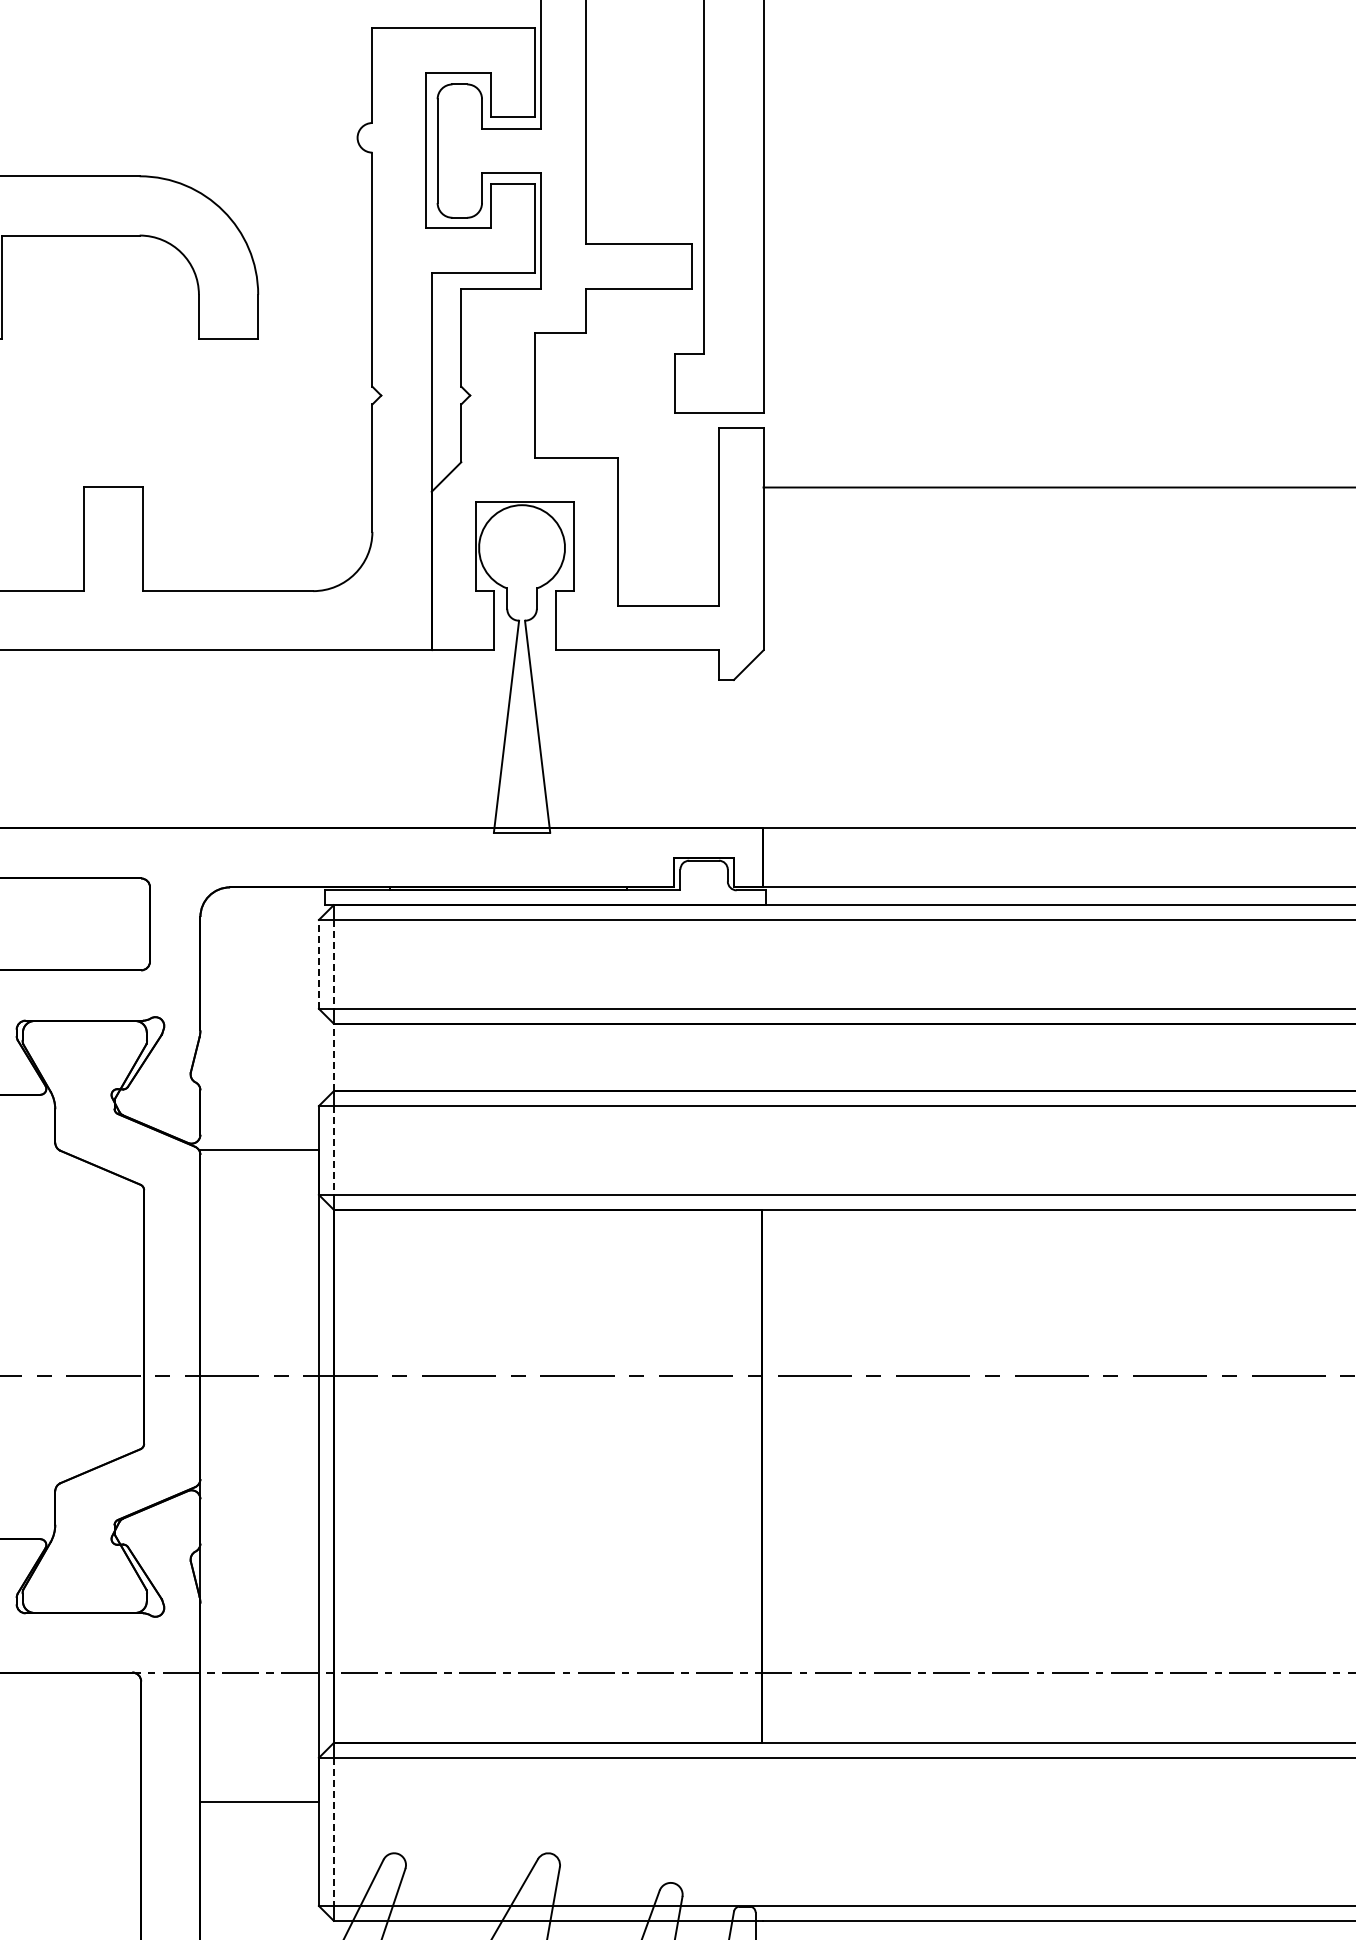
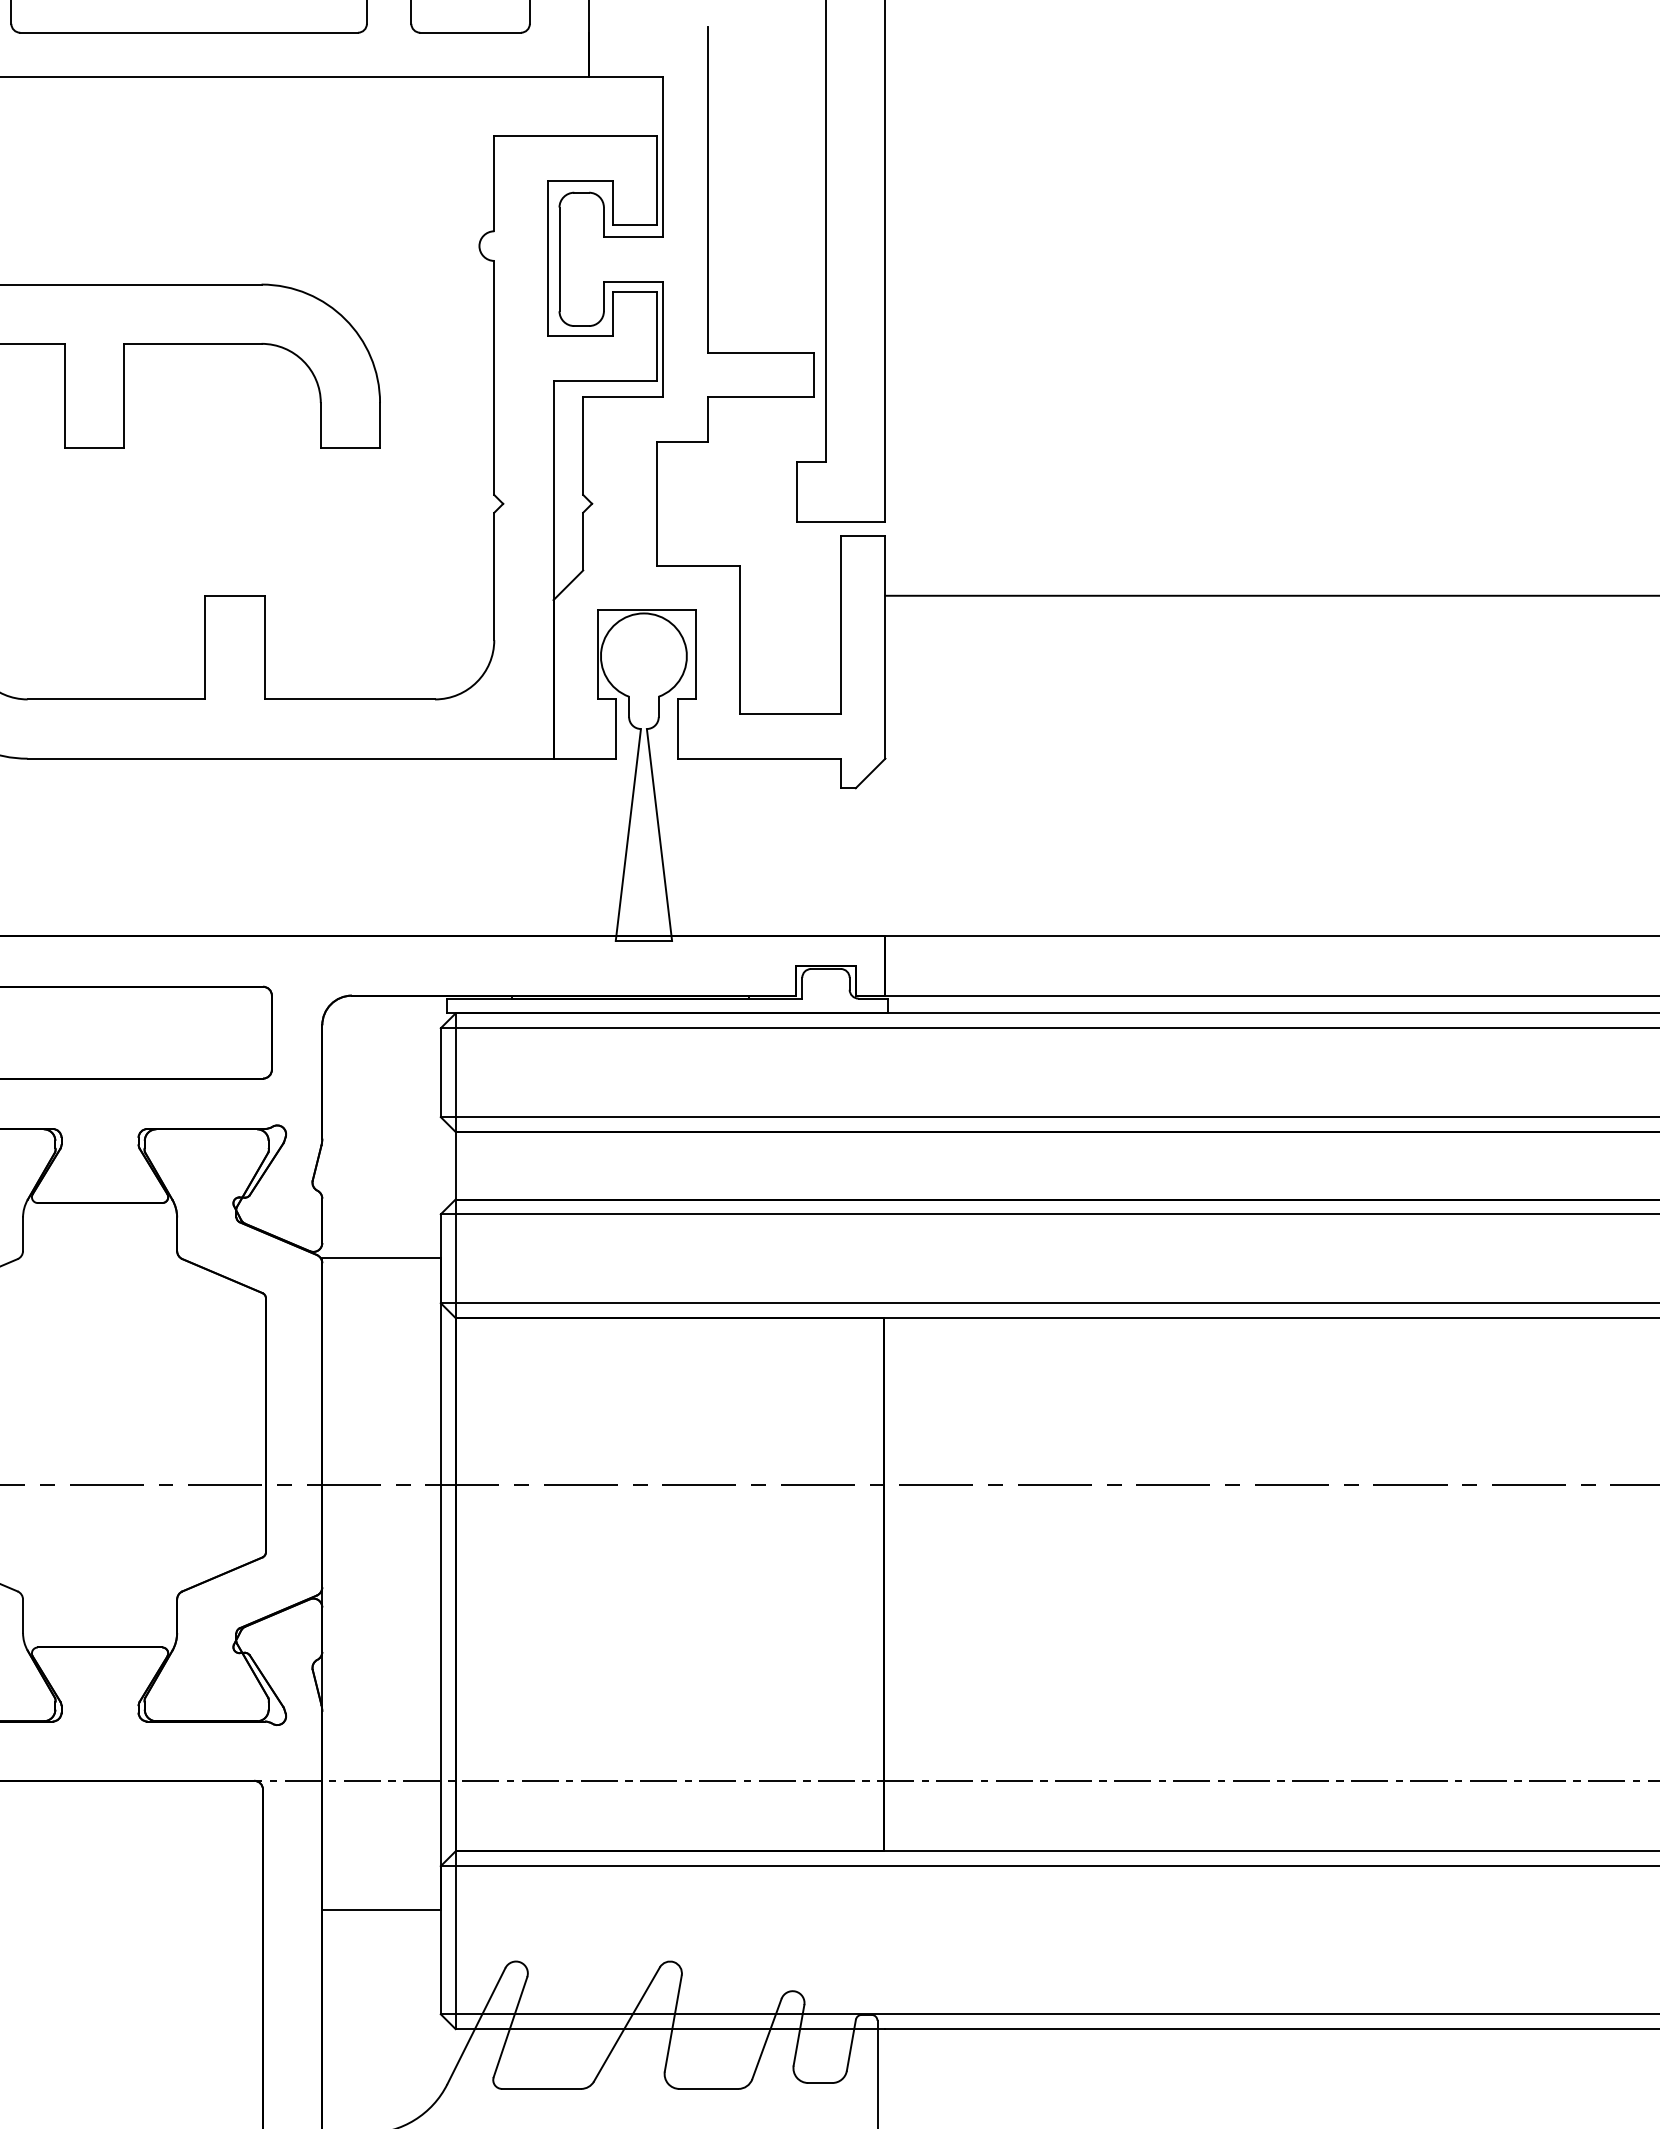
line: (318, 964) -> (440, 1072), dashed -> solid
line: (333, 965) -> (455, 1073), dashed -> solid
line: (333, 1057) -> (455, 1165), dashed -> solid
line: (333, 1151) -> (455, 1259), dashed -> solid
line: (333, 1832) -> (455, 1940), dashed -> solid

